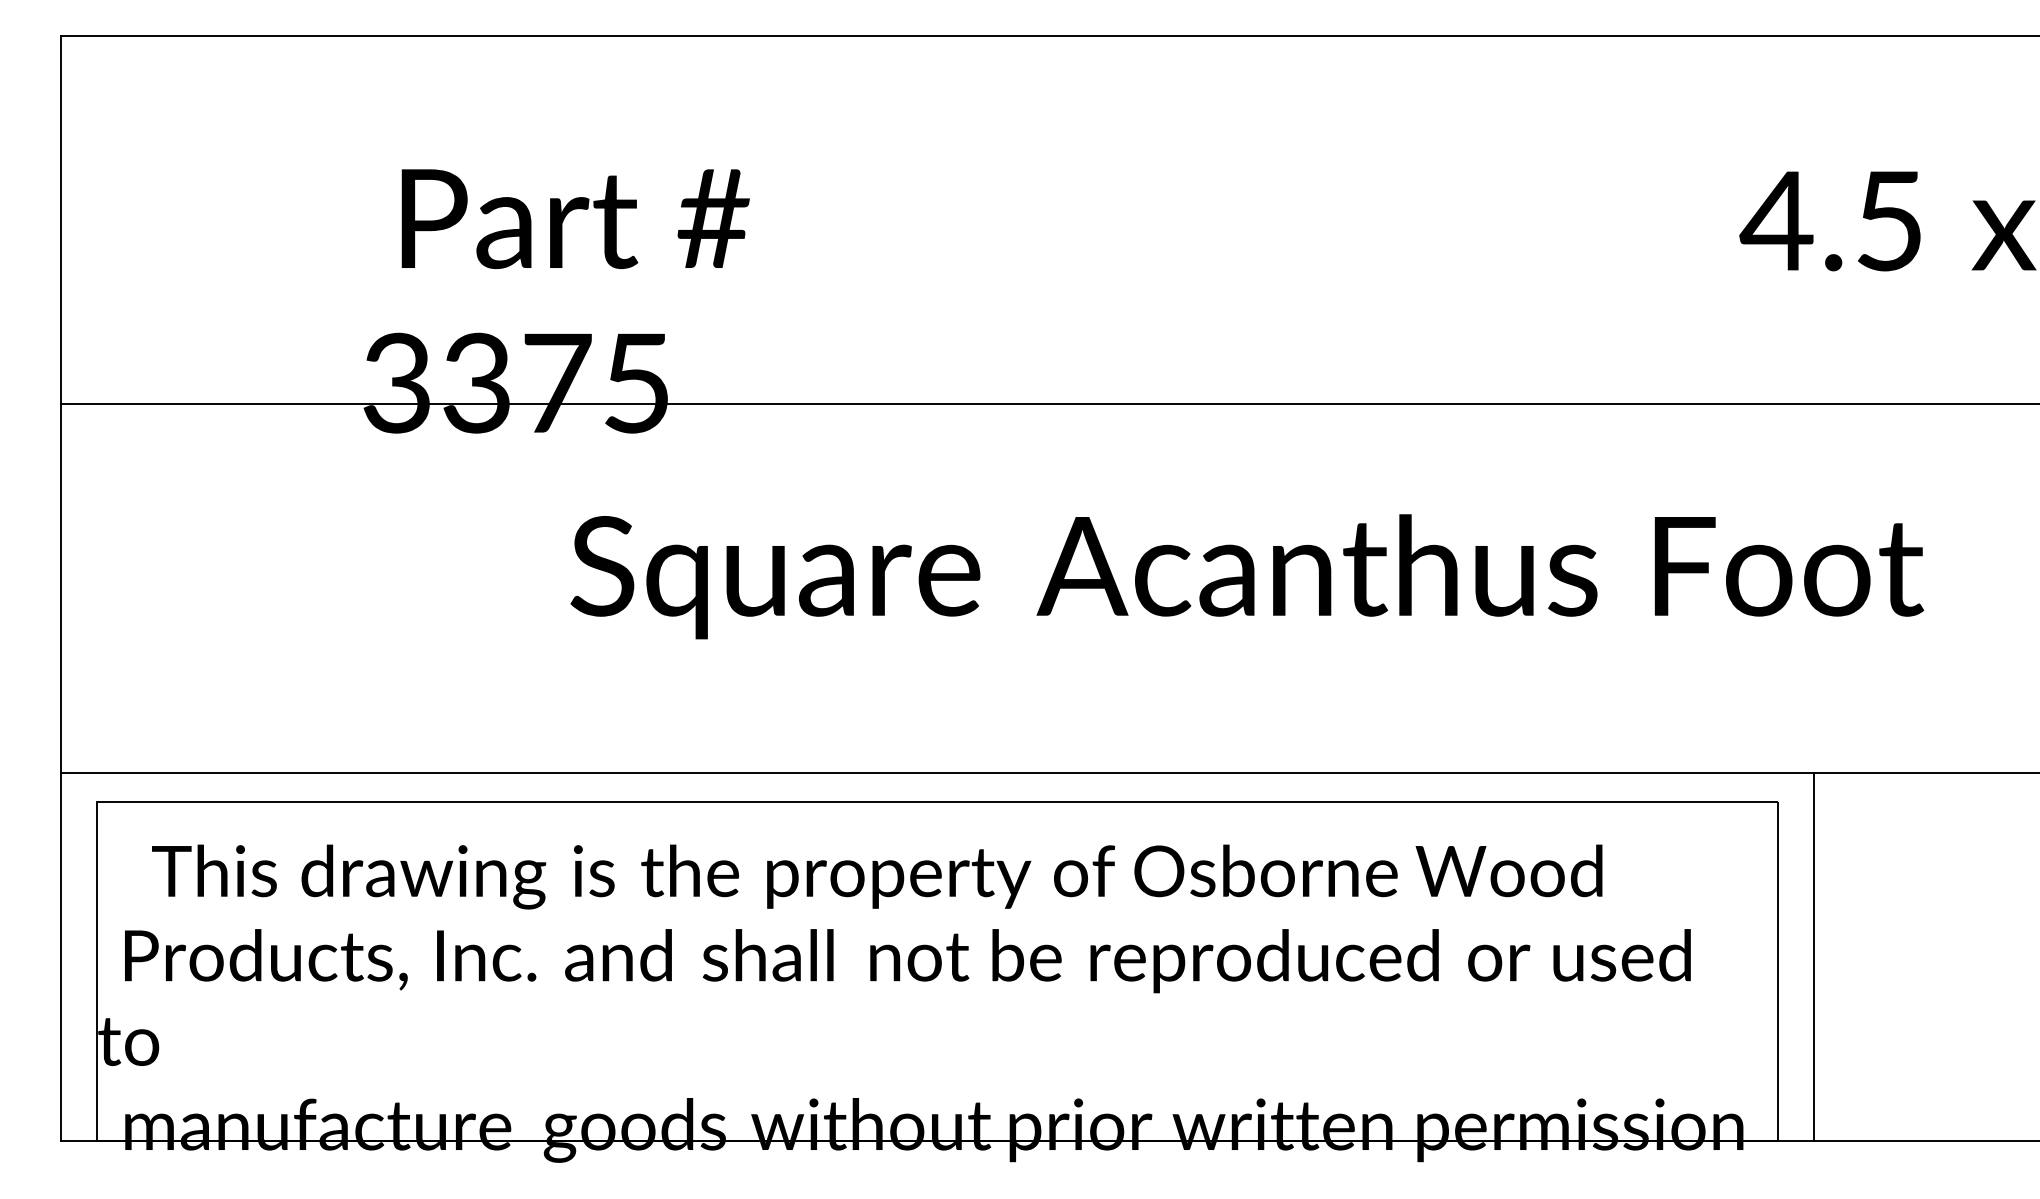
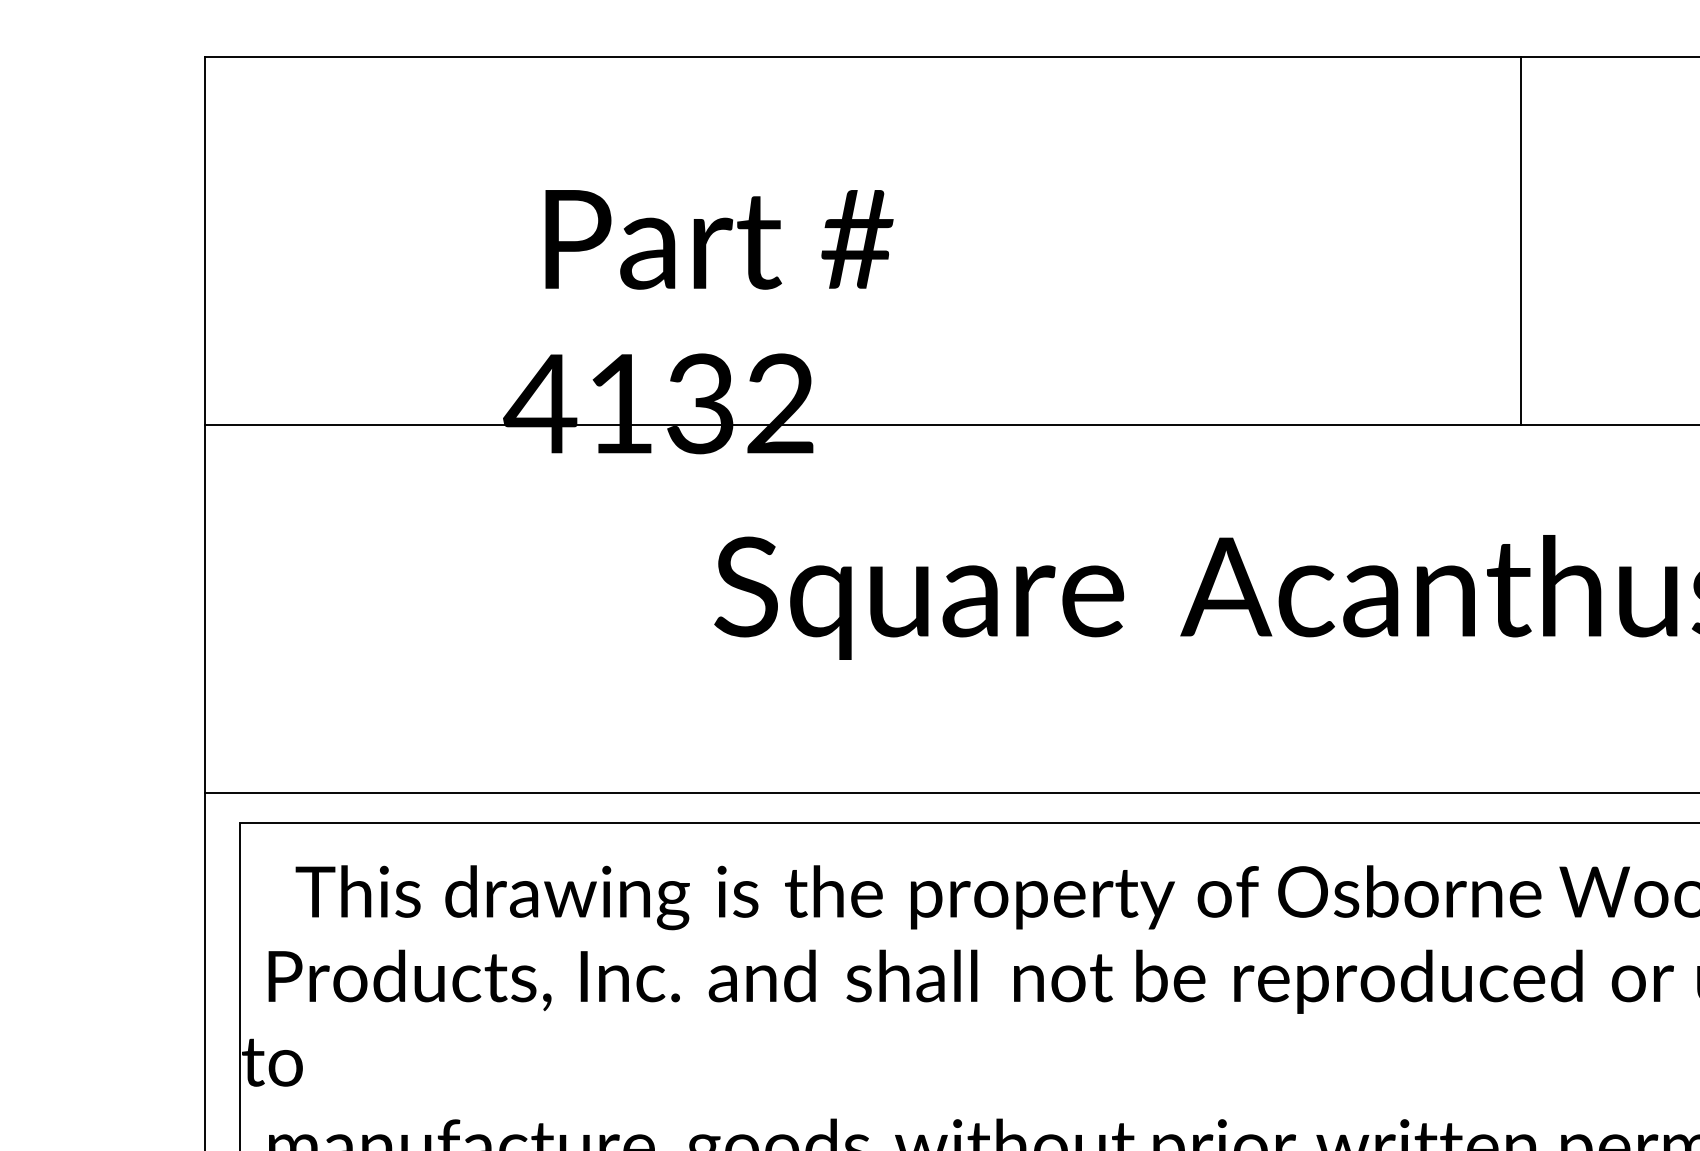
line: (1377, 220) -> (1521, 241), added
text: (514, 382) -> (658, 403), 3375 -> 4132

